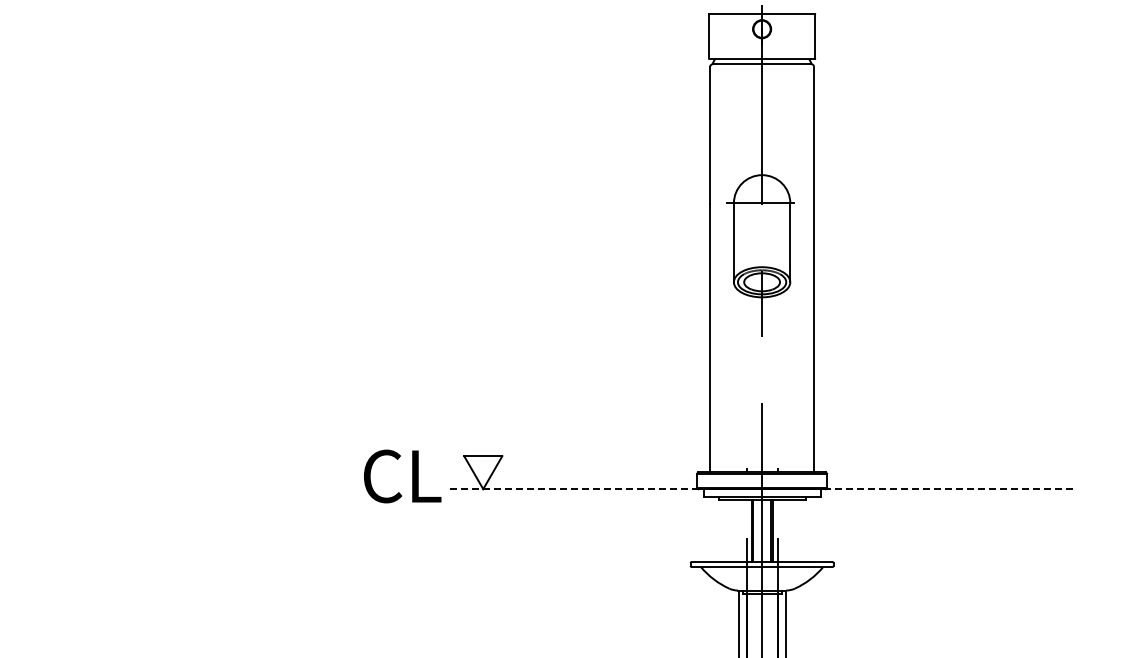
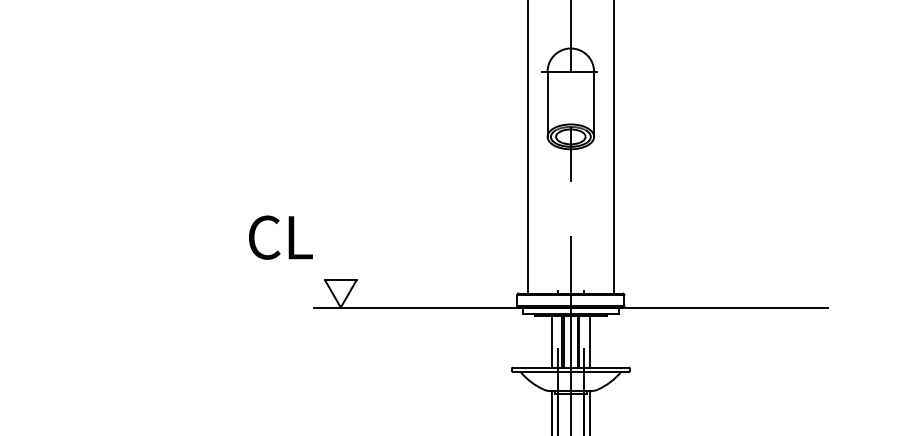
text: (402, 476) -> (280, 237), moved
line: (762, 489) -> (571, 307), dashed -> solid
line: (738, 530) -> (551, 341), added
line: (785, 530) -> (590, 341), added

